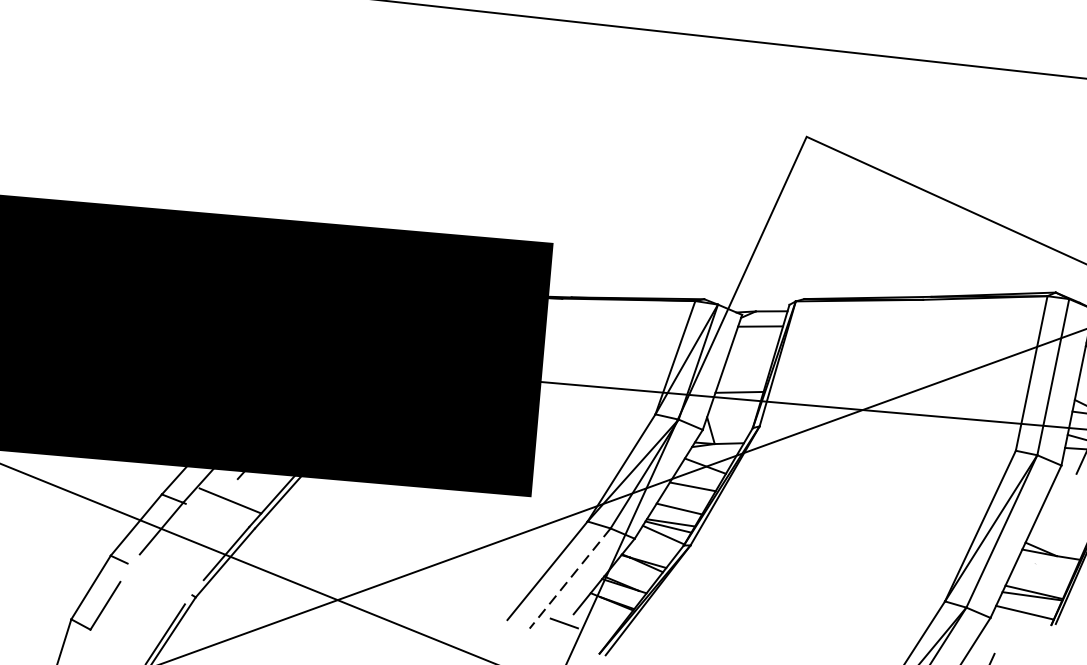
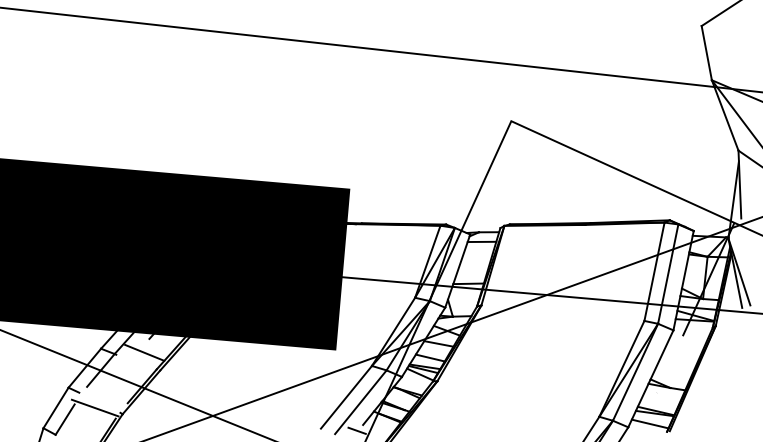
line: (569, 578) -> (360, 402), dashed -> solid
line: (151, 586) -> (94, 407), added

